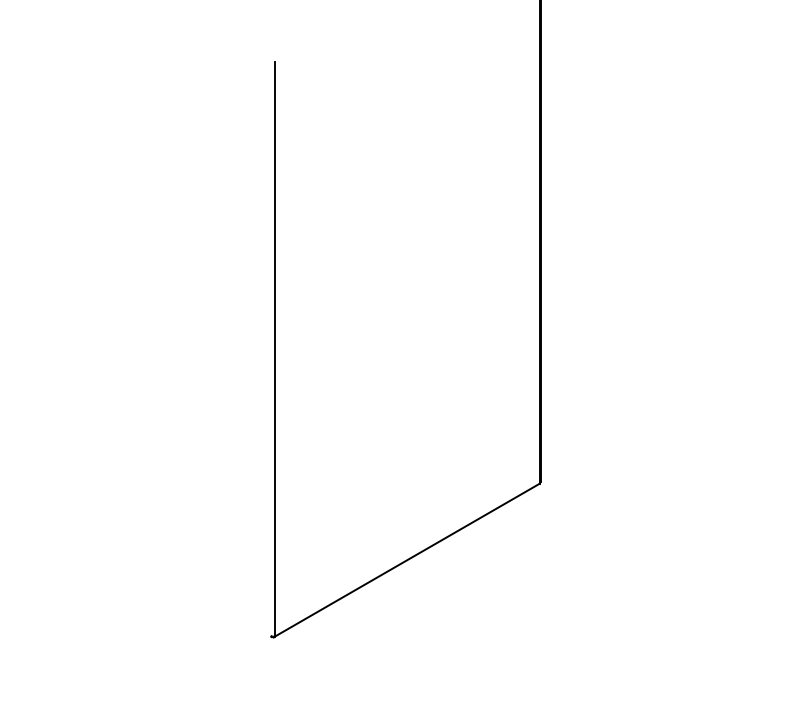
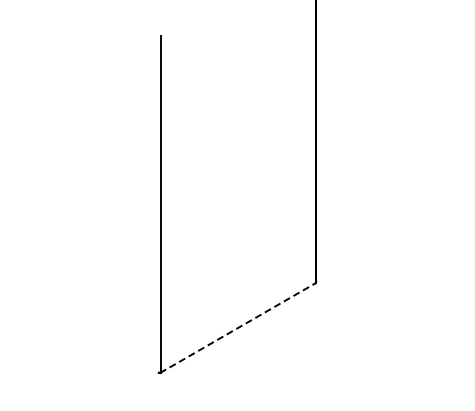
line: (406, 561) -> (237, 328), solid -> dashed

